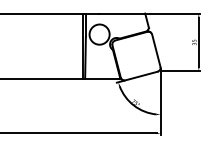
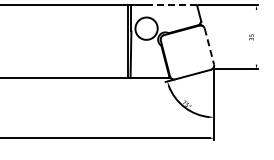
line: (122, 13) -> (171, 5), solid -> dashed
line: (198, 41) -> (256, 36), removed
line: (156, 51) -> (209, 47), solid -> dashed

